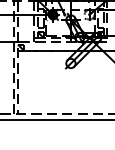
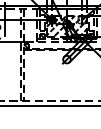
hatch: (70, 21) -> (66, 25), added

